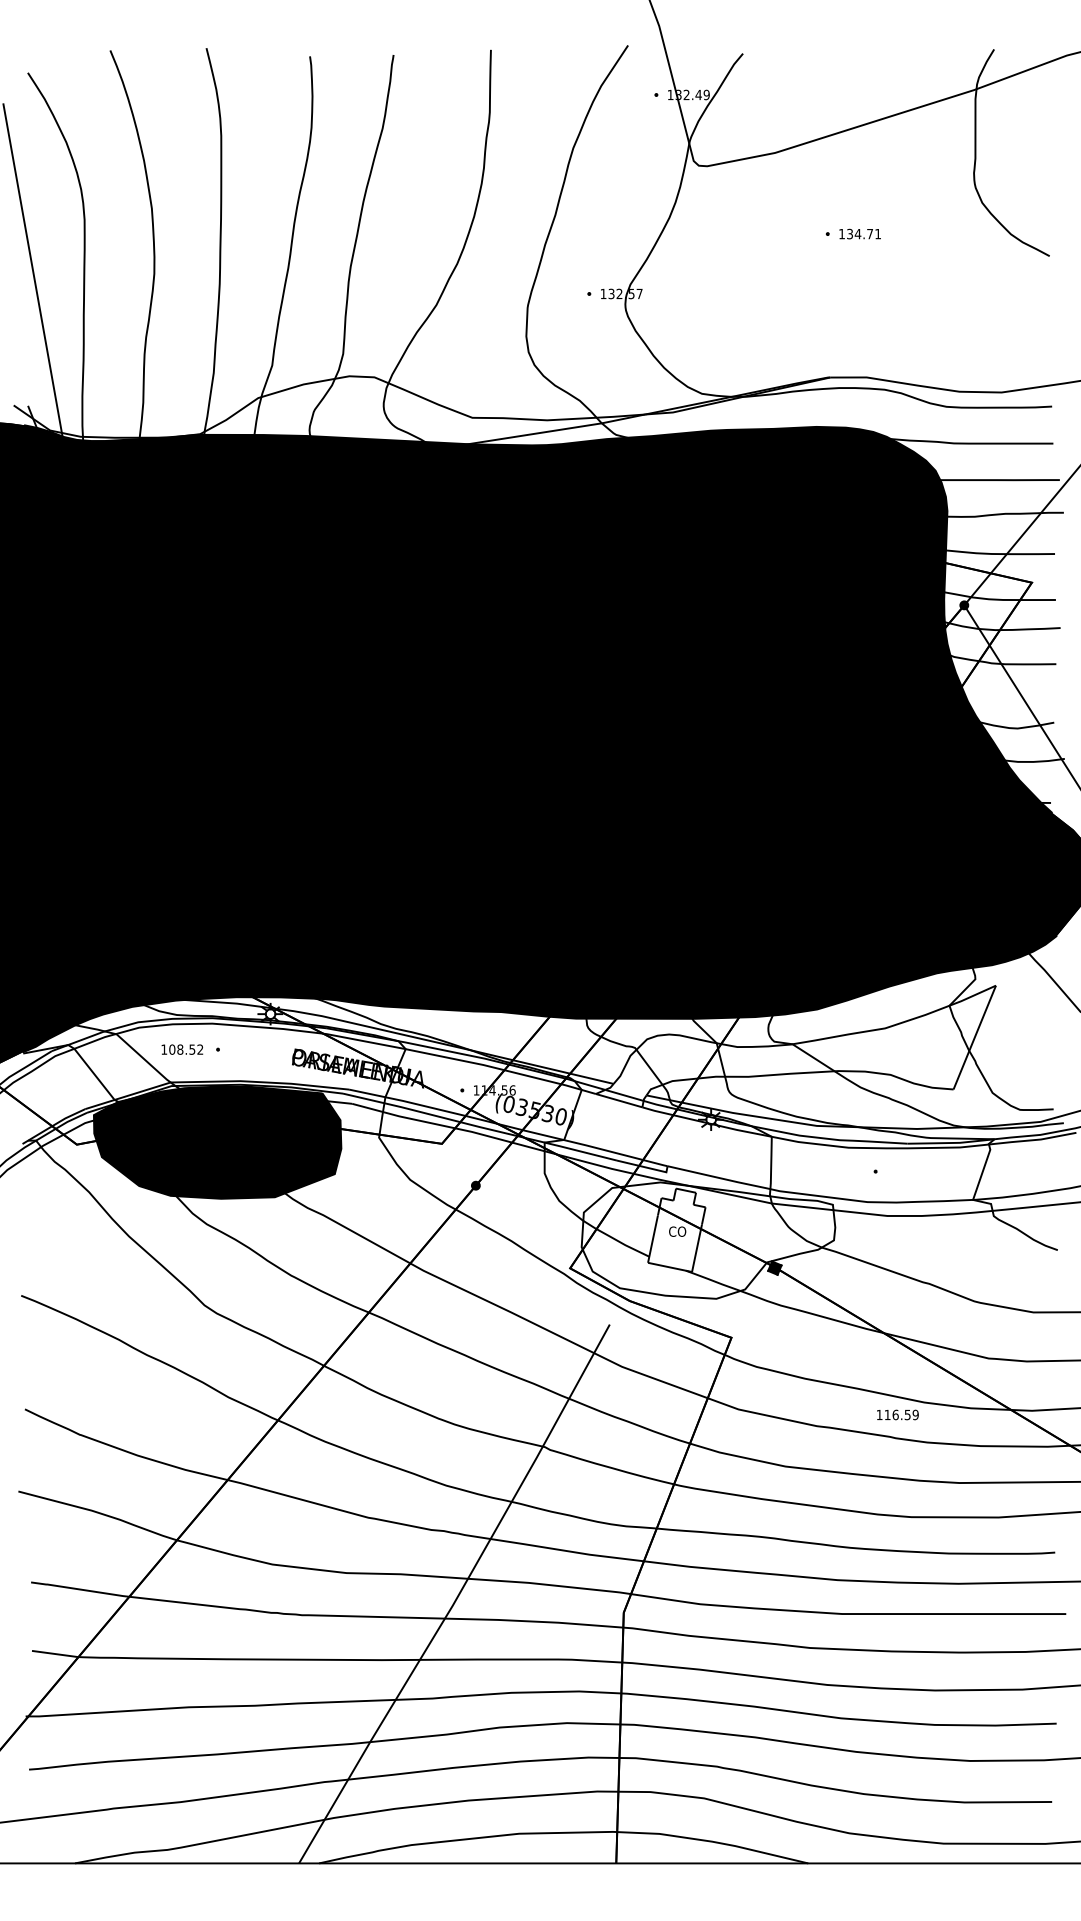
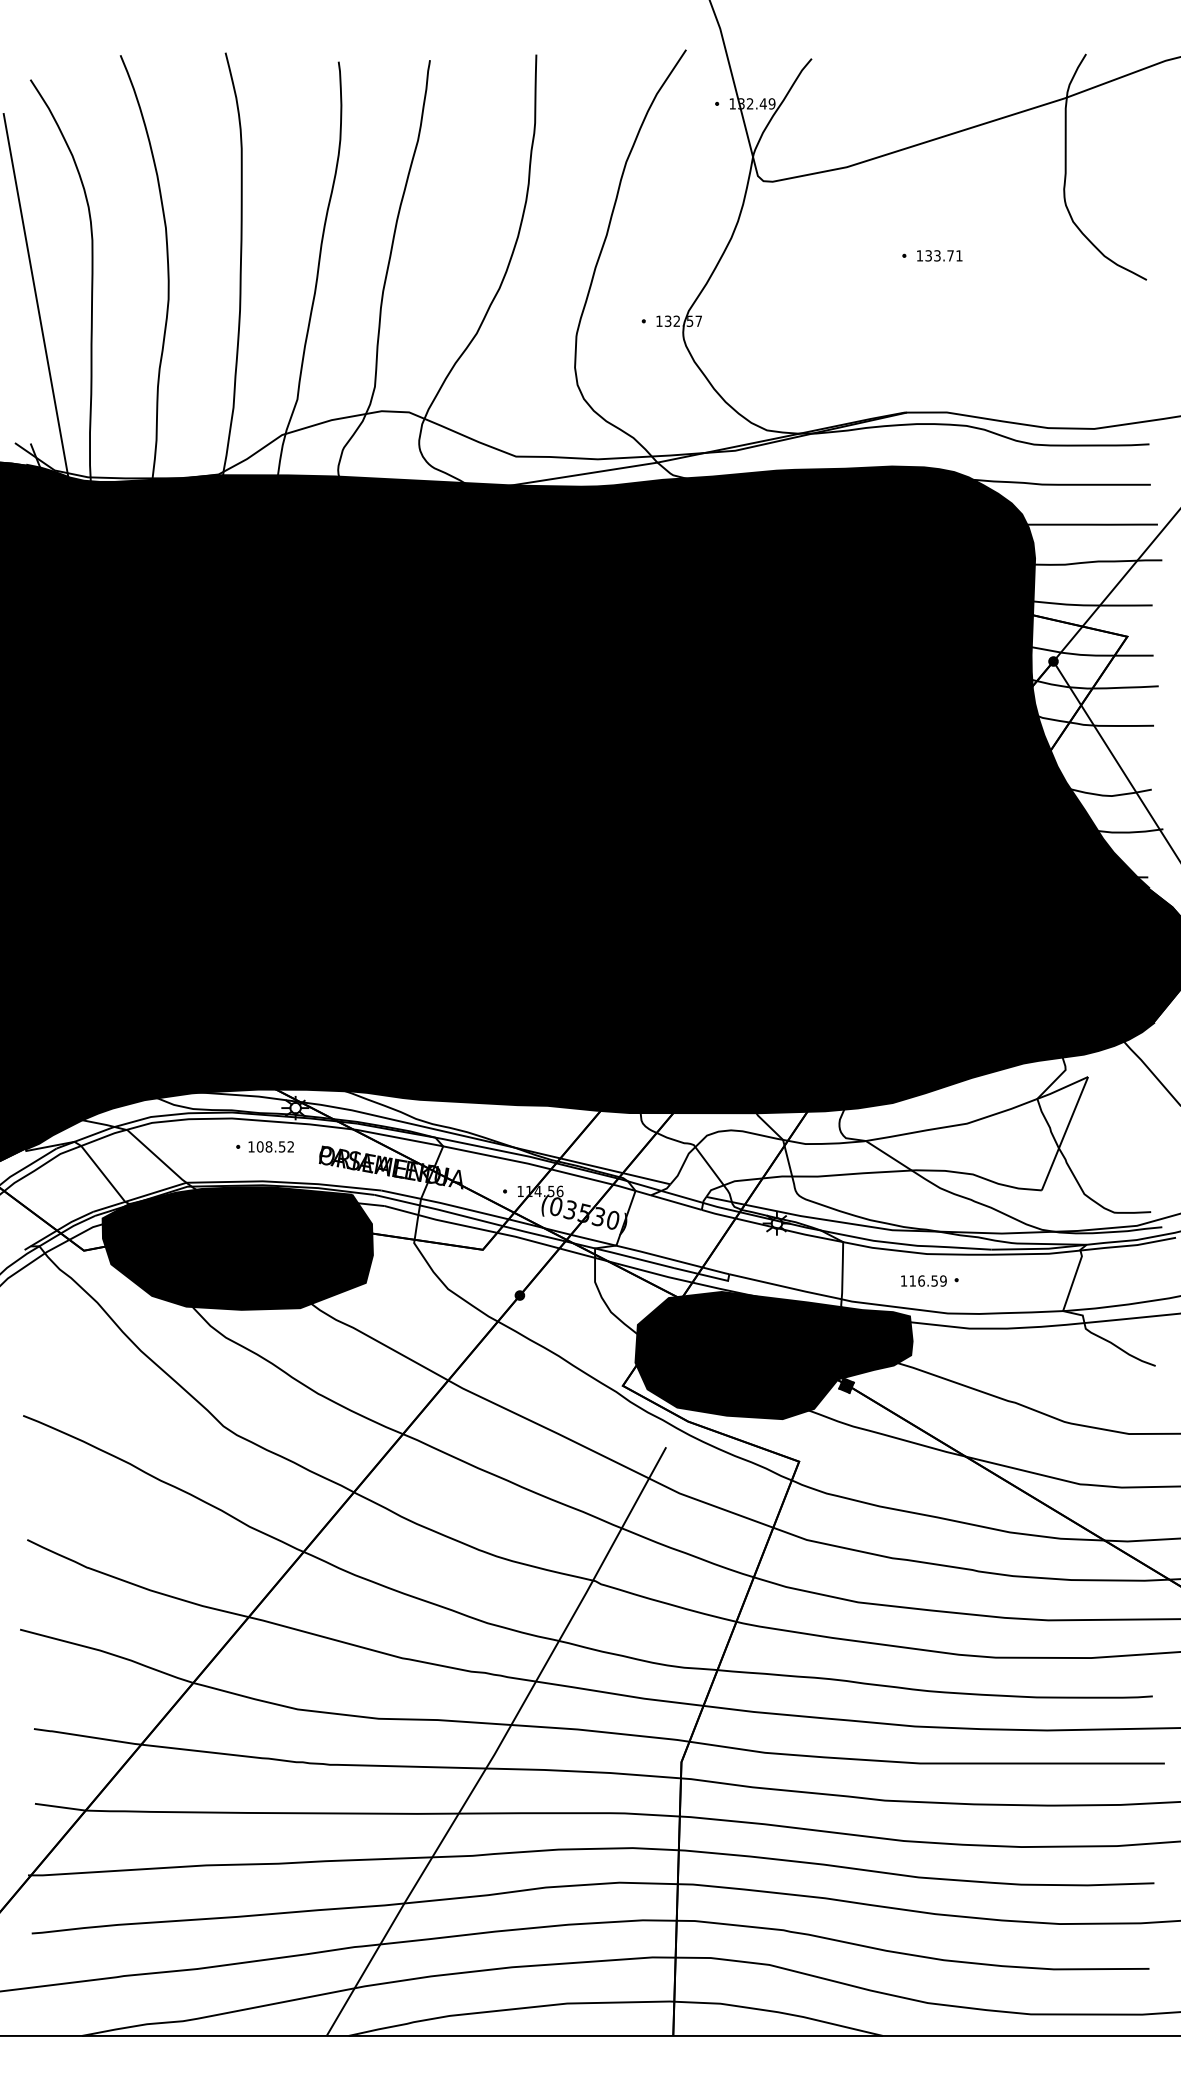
text: (858, 233) -> (937, 255), 134.71 -> 133.71
text: (181, 1049) -> (270, 1146), moved
fill: (707, 1240) -> (773, 1355), added
text: (897, 1414) -> (923, 1280), moved

